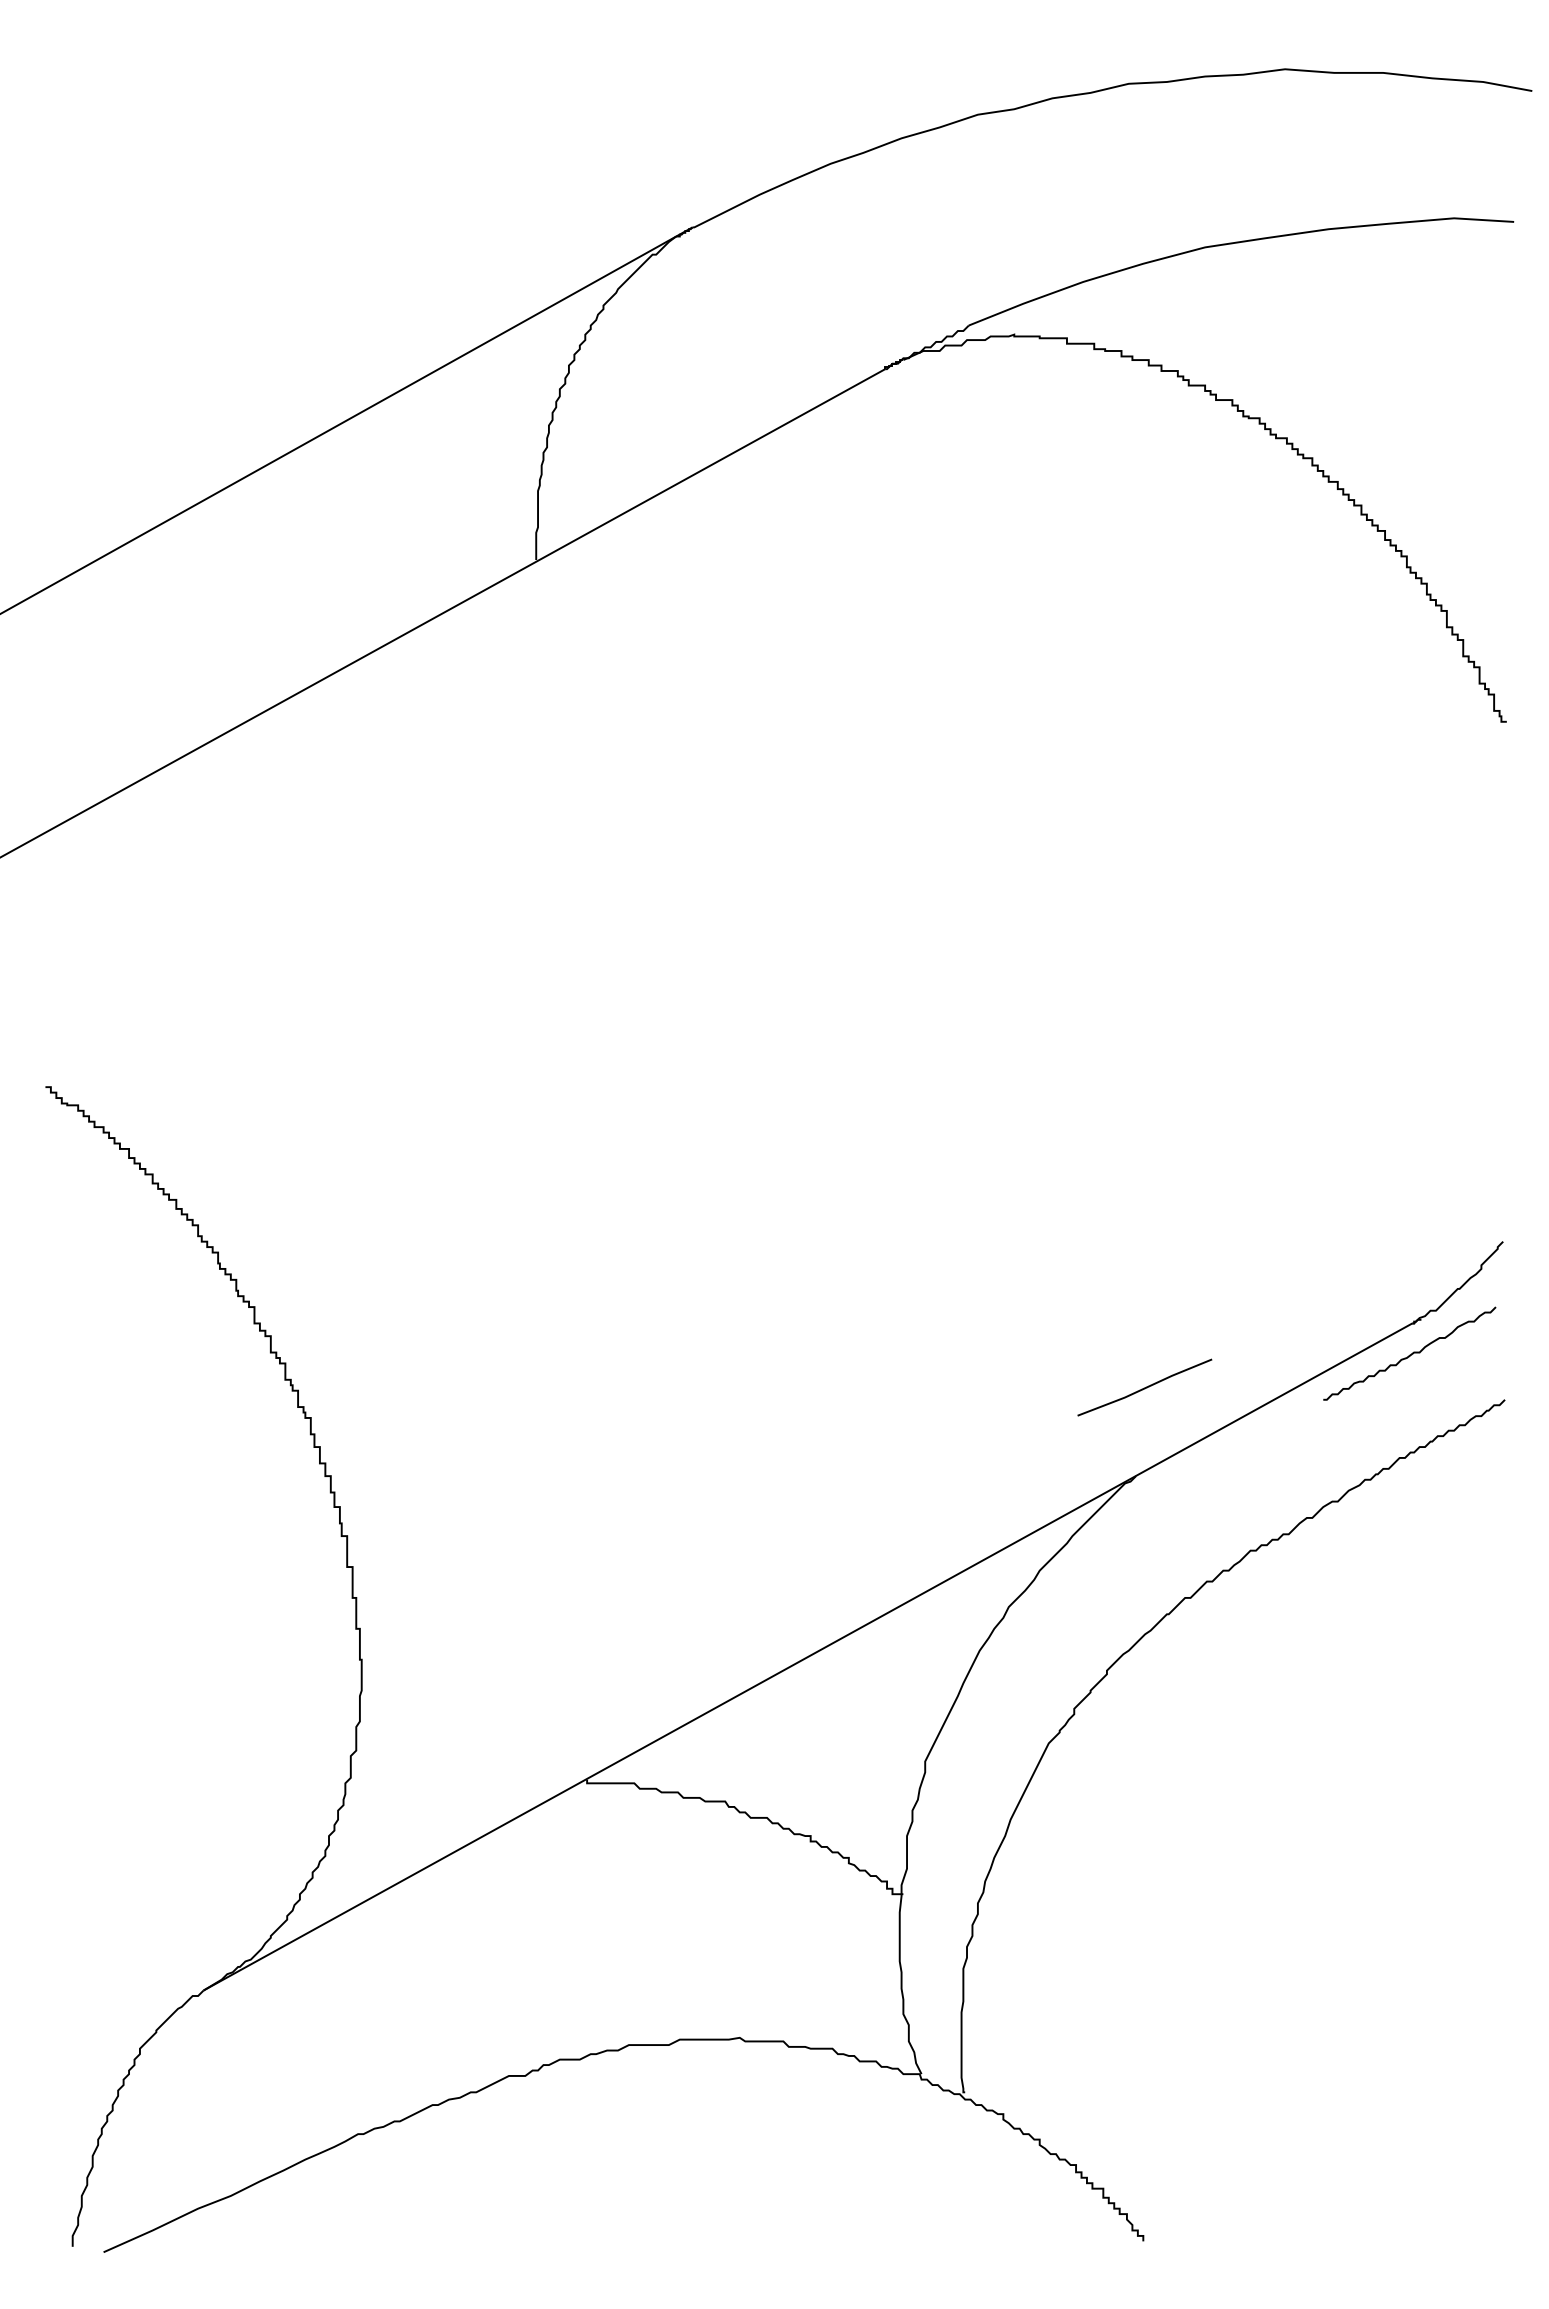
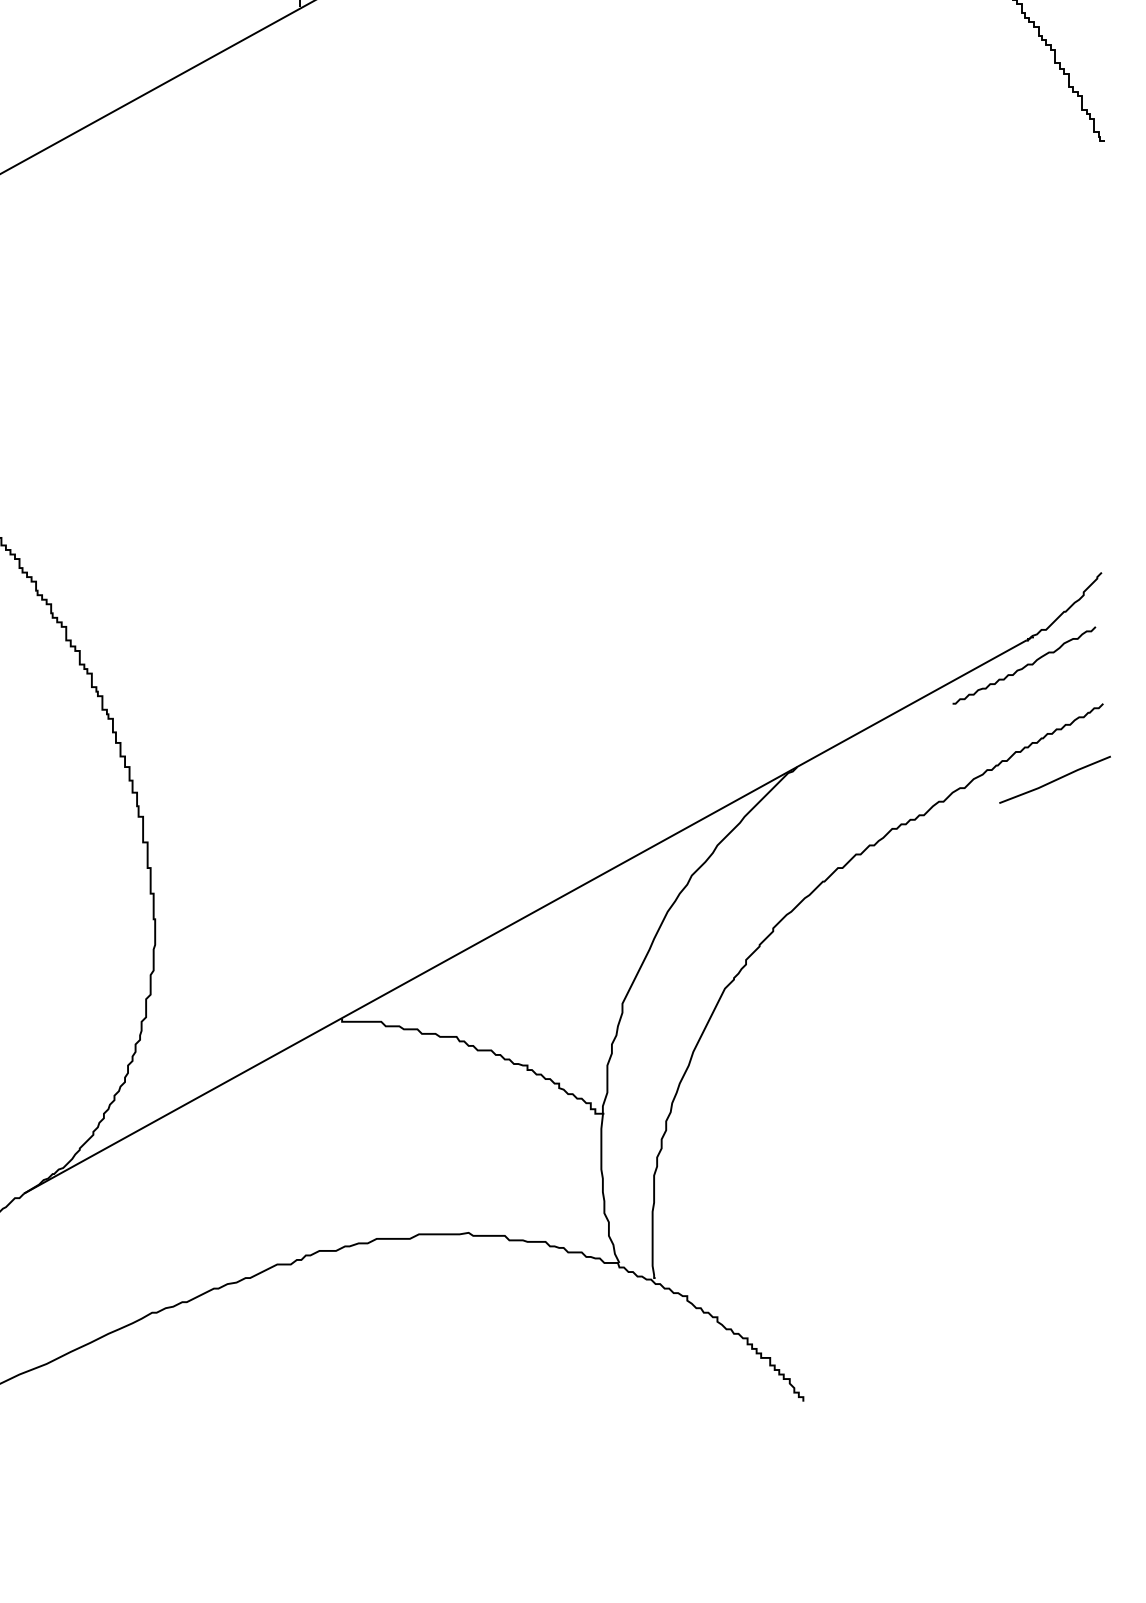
line: (1144, 1387) -> (1054, 779), moved

